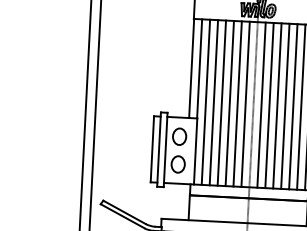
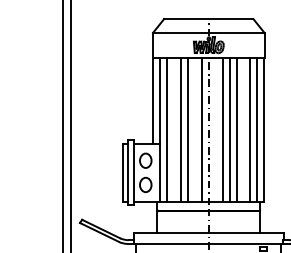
line: (214, 102) -> (174, 129), removed
line: (237, 103) -> (194, 129), removed
line: (261, 105) -> (215, 129), removed
line: (293, 106) -> (243, 129), removed

